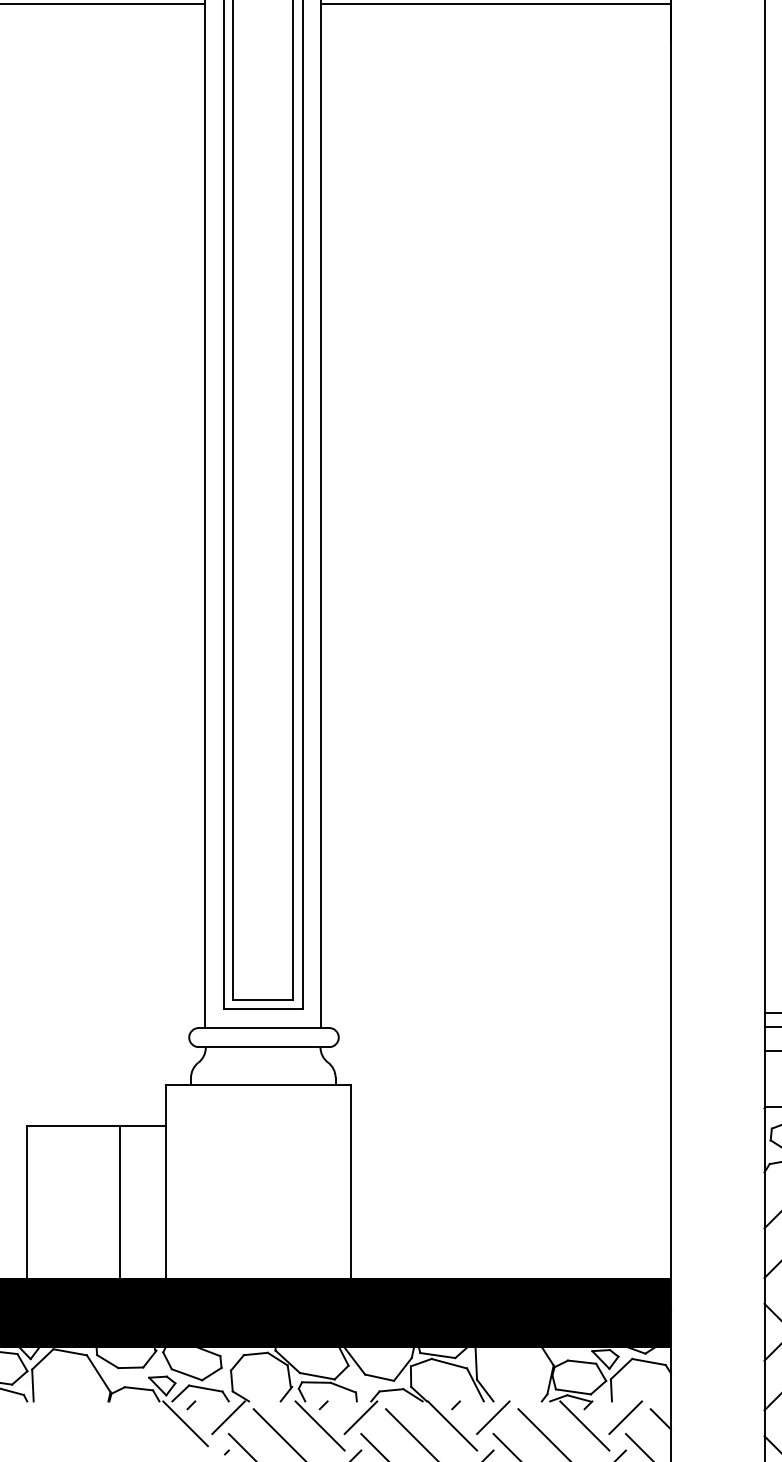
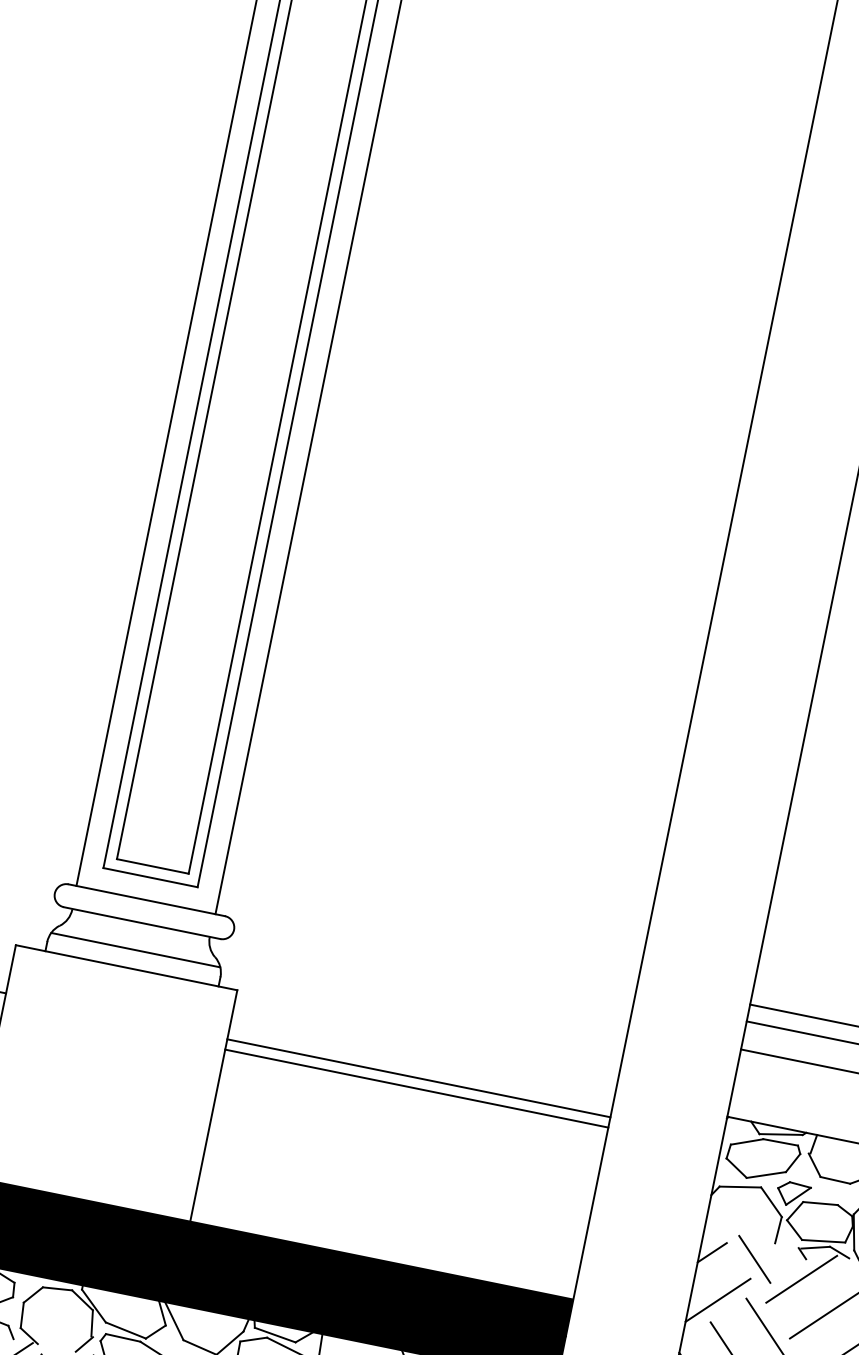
line: (262, 1069) -> (134, 949), added
line: (510, 1126) -> (418, 1078), added
line: (510, 1134) -> (416, 1087), added

